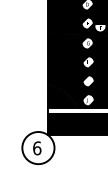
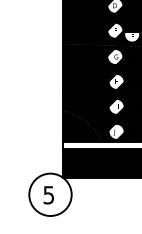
text: (36, 148) -> (48, 195), 6 -> 5

